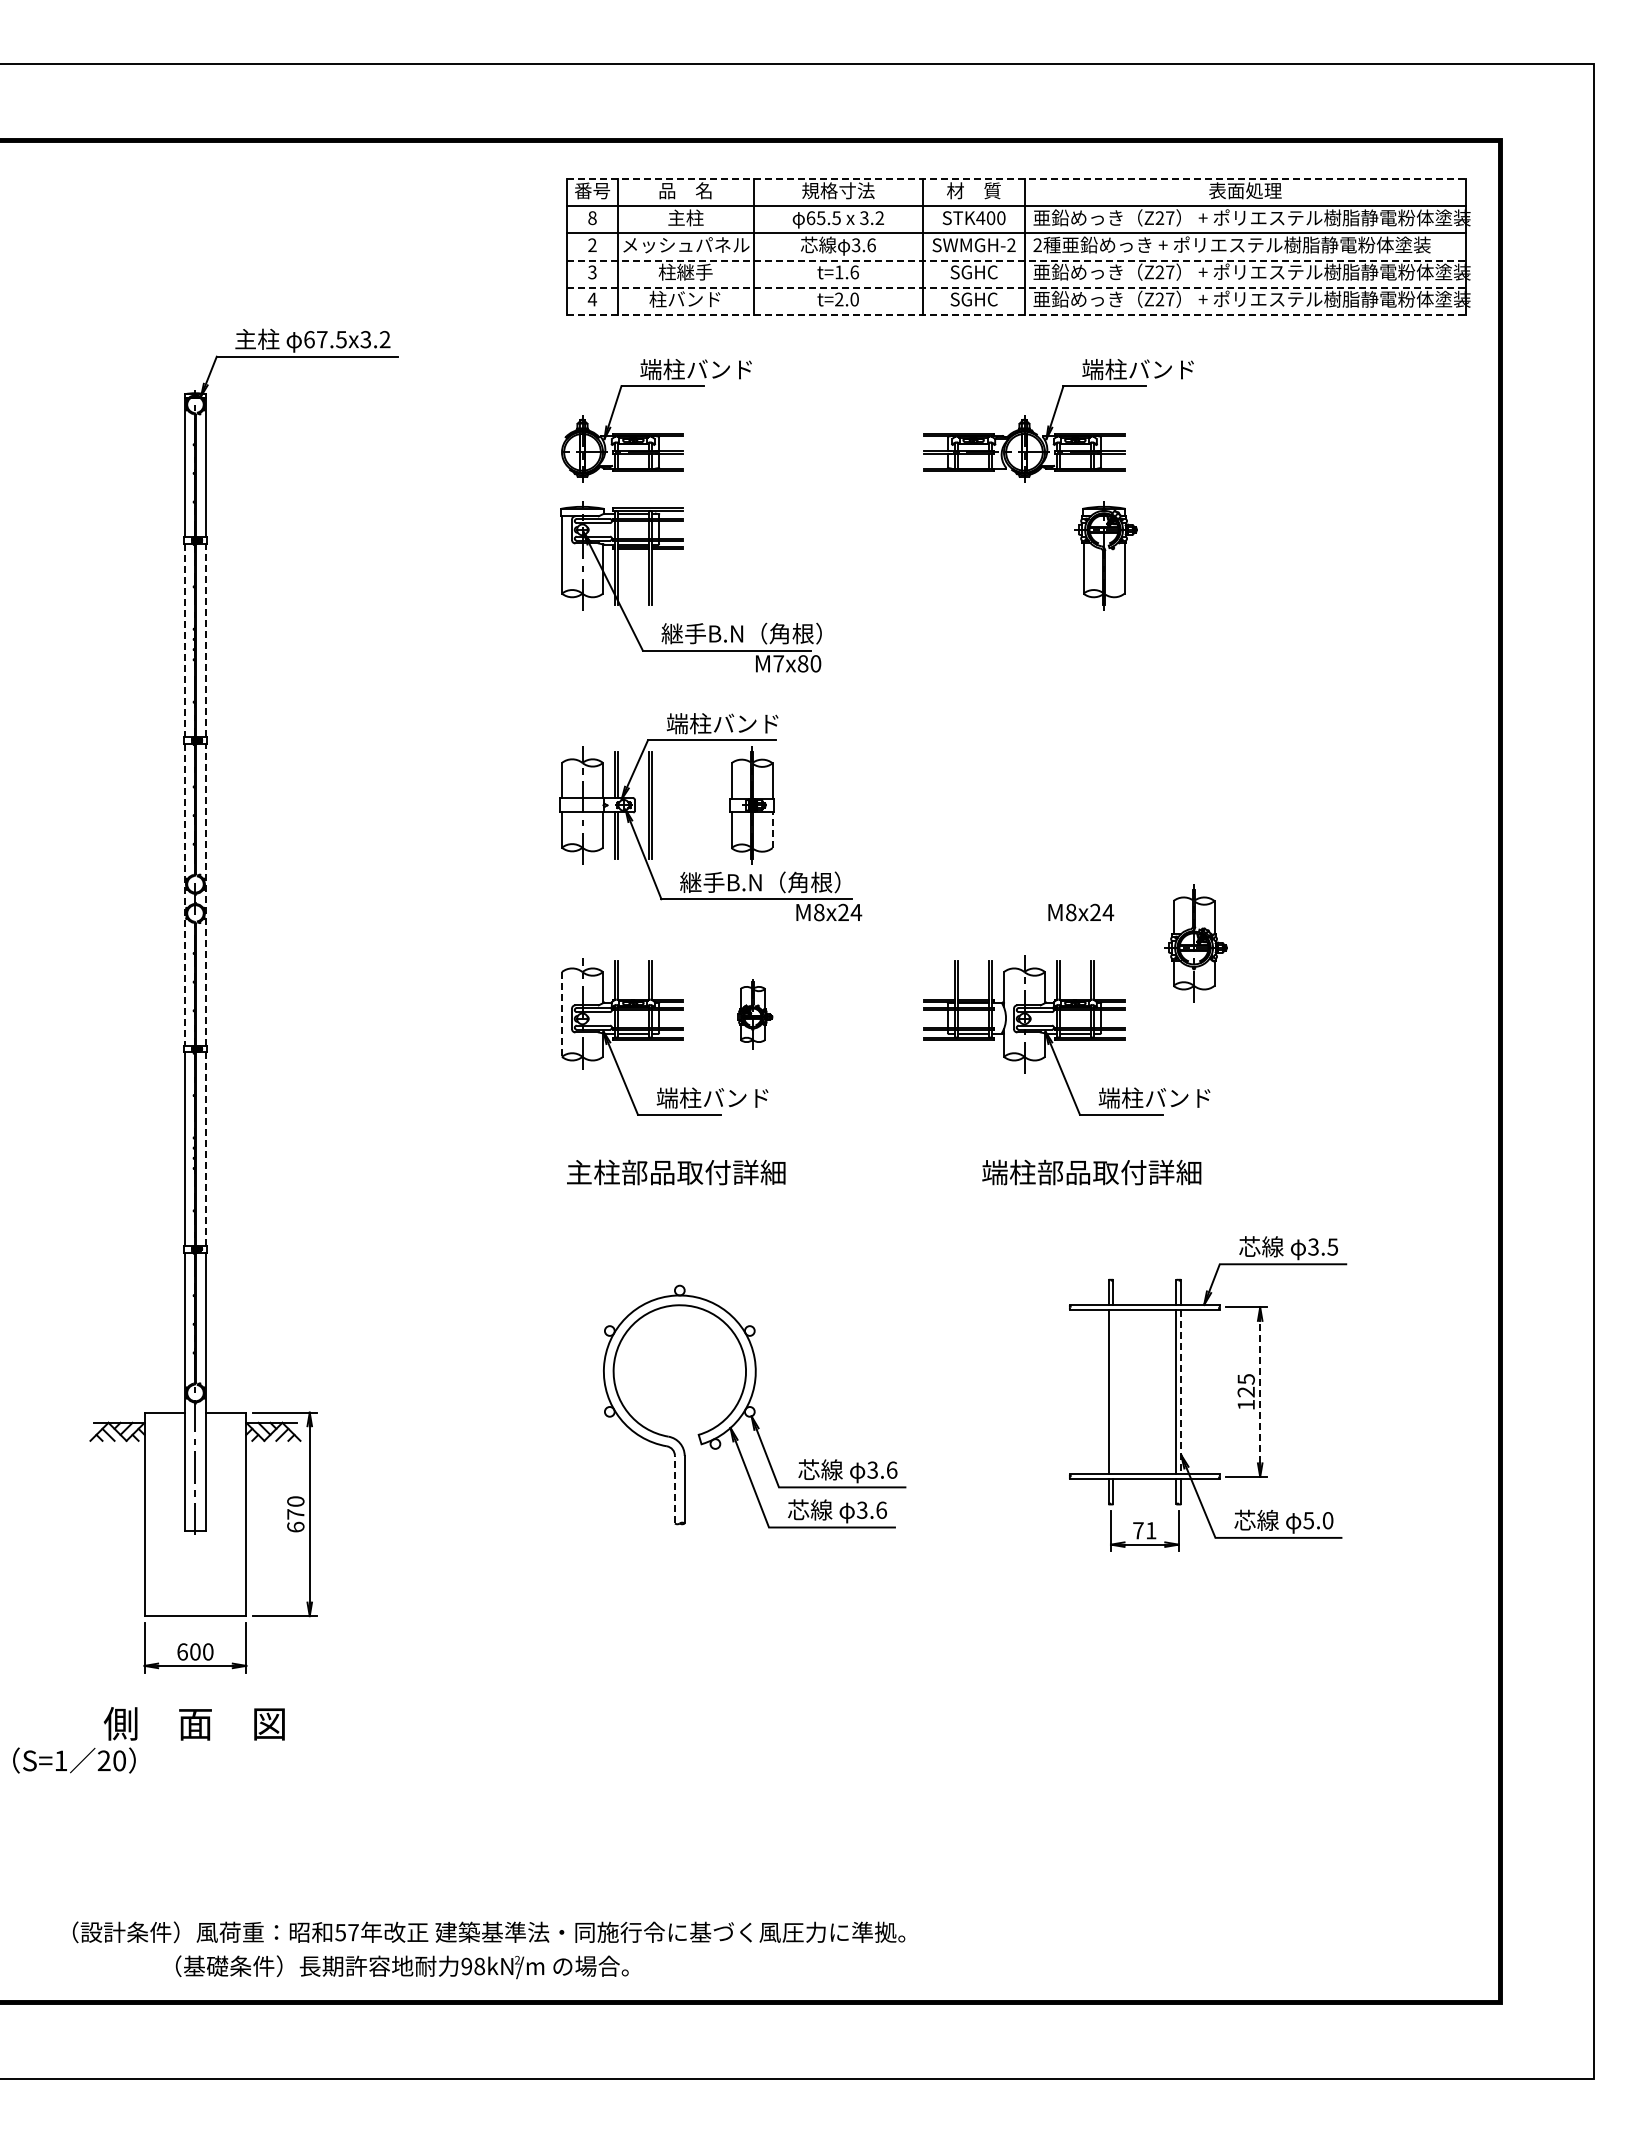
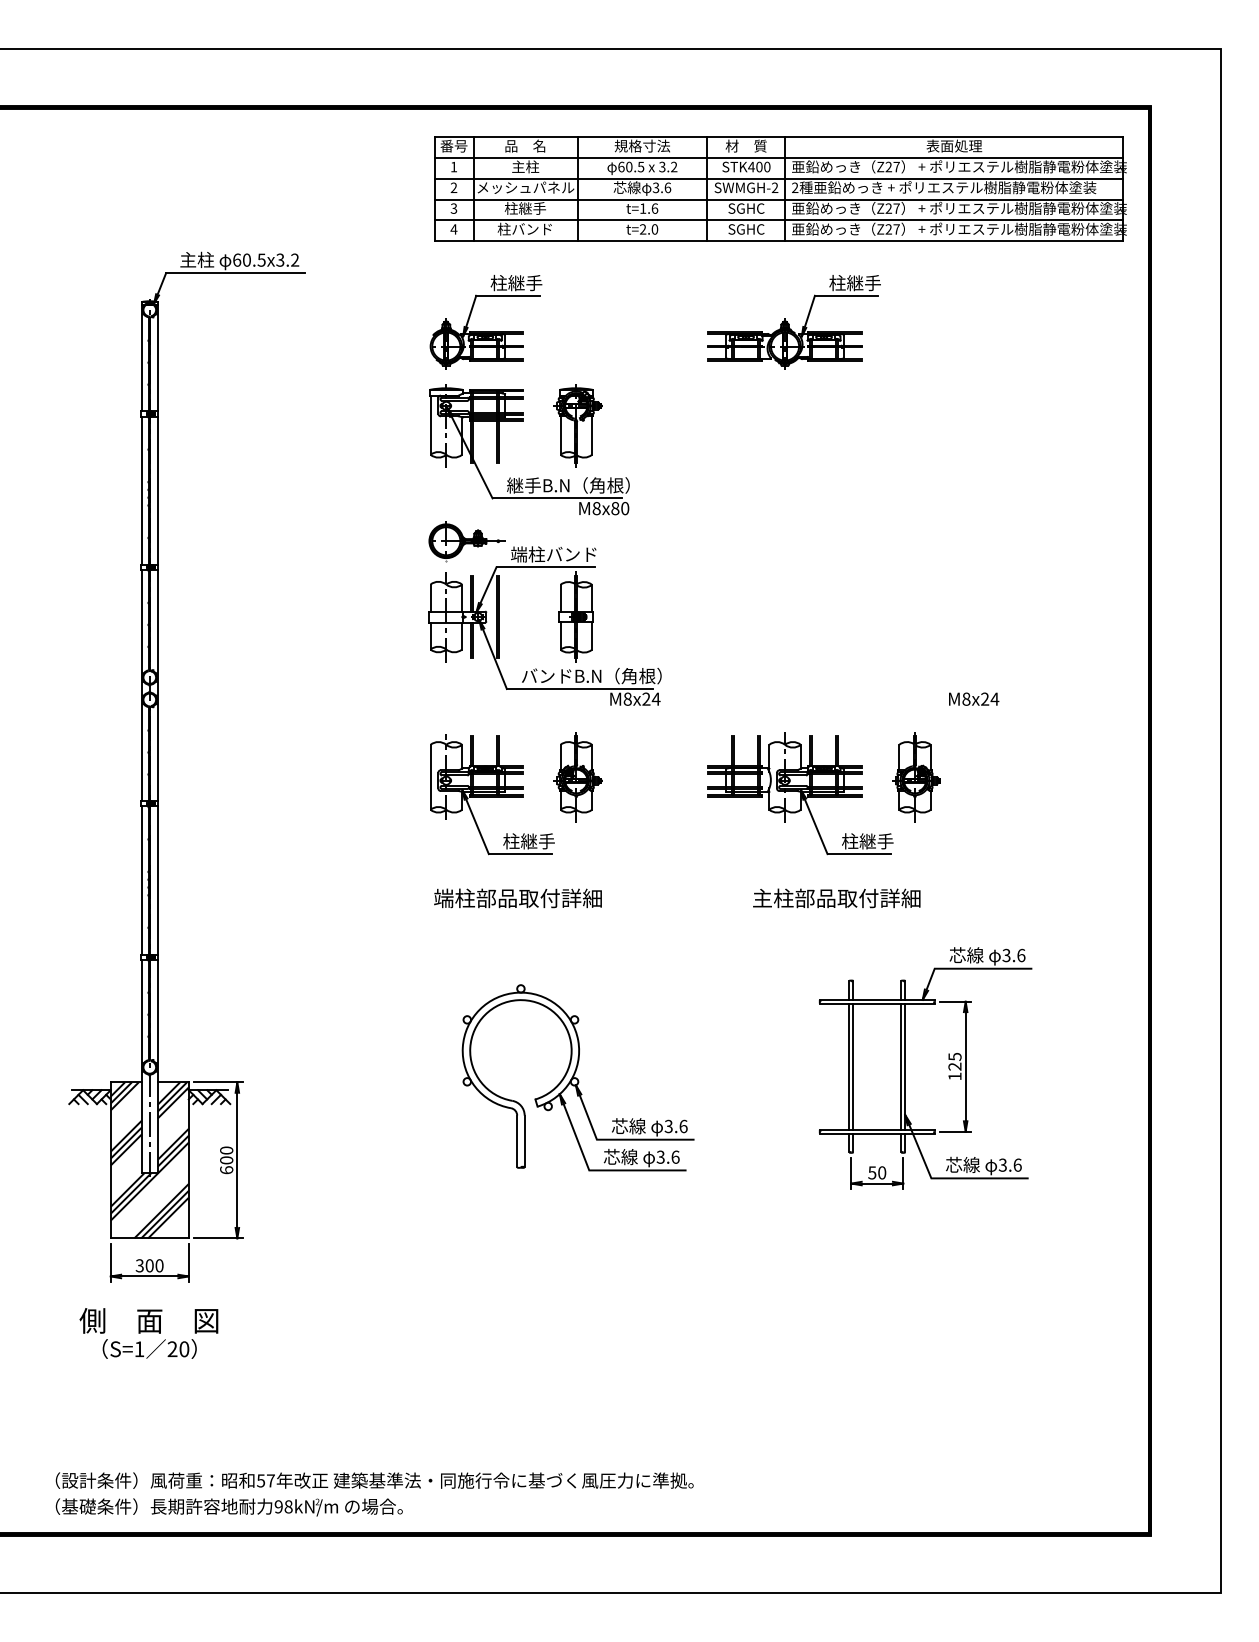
line: (1016, 179) -> (778, 137), dashed -> solid
text: (820, 217) -> (628, 166), 65.5 -> 60.5
text: (592, 218) -> (454, 167), 8 -> 1
line: (1016, 260) -> (778, 199), dashed -> solid
line: (1016, 287) -> (778, 220), dashed -> solid
line: (1016, 314) -> (778, 240), dashed -> solid
text: (322, 339) -> (247, 260), 67.5x3.2 -> 60.5x3.2
text: (695, 369) -> (532, 283), 端柱バンド -> 柱継手
text: (1137, 369) -> (871, 283), 端柱バンド -> 柱継手
part: (1105, 555) -> (577, 425), moved
line: (185, 640) -> (142, 490), dashed -> solid
line: (205, 640) -> (157, 490), dashed -> solid
text: (778, 663) -> (596, 508), M7x80 -> M8x80
part: (609, 707) -> (467, 542), added
line: (772, 830) -> (591, 636), dashed -> solid
text: (771, 882) -> (591, 676), 継手B.N（角根） -> バンドB.N（角根）
line: (185, 894) -> (142, 685), dashed -> solid
line: (205, 894) -> (157, 685), dashed -> solid
text: (1081, 912) -> (974, 699), moved
part: (1195, 943) -> (916, 777), moved
line: (562, 1014) -> (431, 777), dashed -> solid
part: (753, 1014) -> (577, 777), size x1.67
text: (712, 1097) -> (545, 840), 端柱バンド -> 柱継手
text: (1154, 1097) -> (884, 840), 端柱バンド -> 柱継手
line: (205, 1149) -> (157, 880), dashed -> solid
text: (578, 1172) -> (443, 898), 主柱部品取付詳細 -> 端柱部品取付詳細
text: (994, 1172) -> (762, 898), 端柱部品取付詳細 -> 主柱部品取付詳細
text: (1332, 1246) -> (1021, 955), 3.5 -> 3.6
line: (1113, 1391) -> (853, 1066), added
line: (1260, 1391) -> (965, 1066), dashed -> solid
line: (1181, 1392) -> (905, 1066), dashed -> solid
line: (674, 1489) -> (516, 1141), dashed -> solid
hatch: (195, 1514) -> (149, 1160), added
text: (295, 1514) -> (226, 1160), 670 -> 600
text: (1318, 1520) -> (1010, 1165), 5.0 -> 3.6
text: (1144, 1530) -> (877, 1172), 71 -> 50
text: (182, 1651) -> (139, 1265), 600 -> 300
text: (74, 1760) -> (149, 1348), moved
text: (401, 1967) -> (228, 1507), moved

